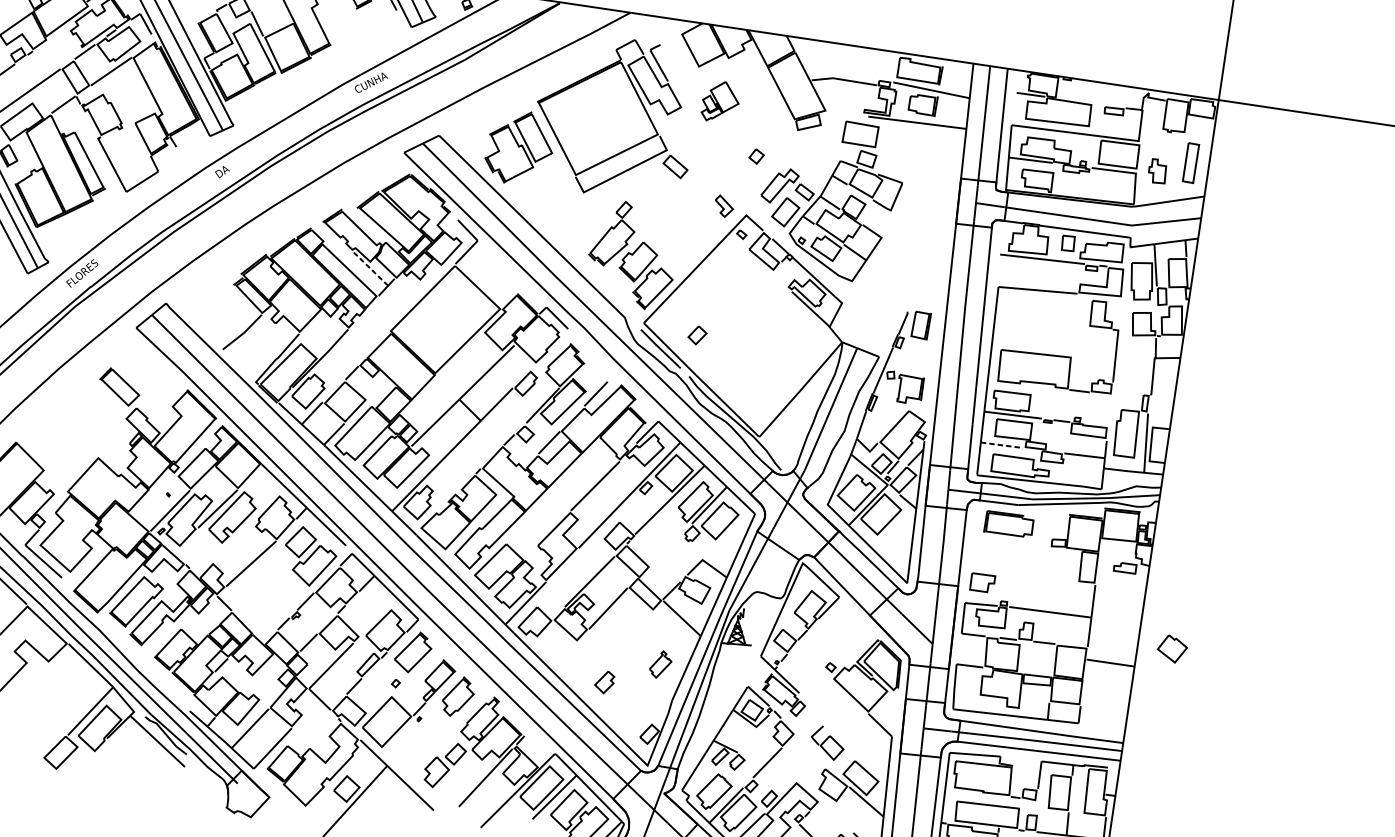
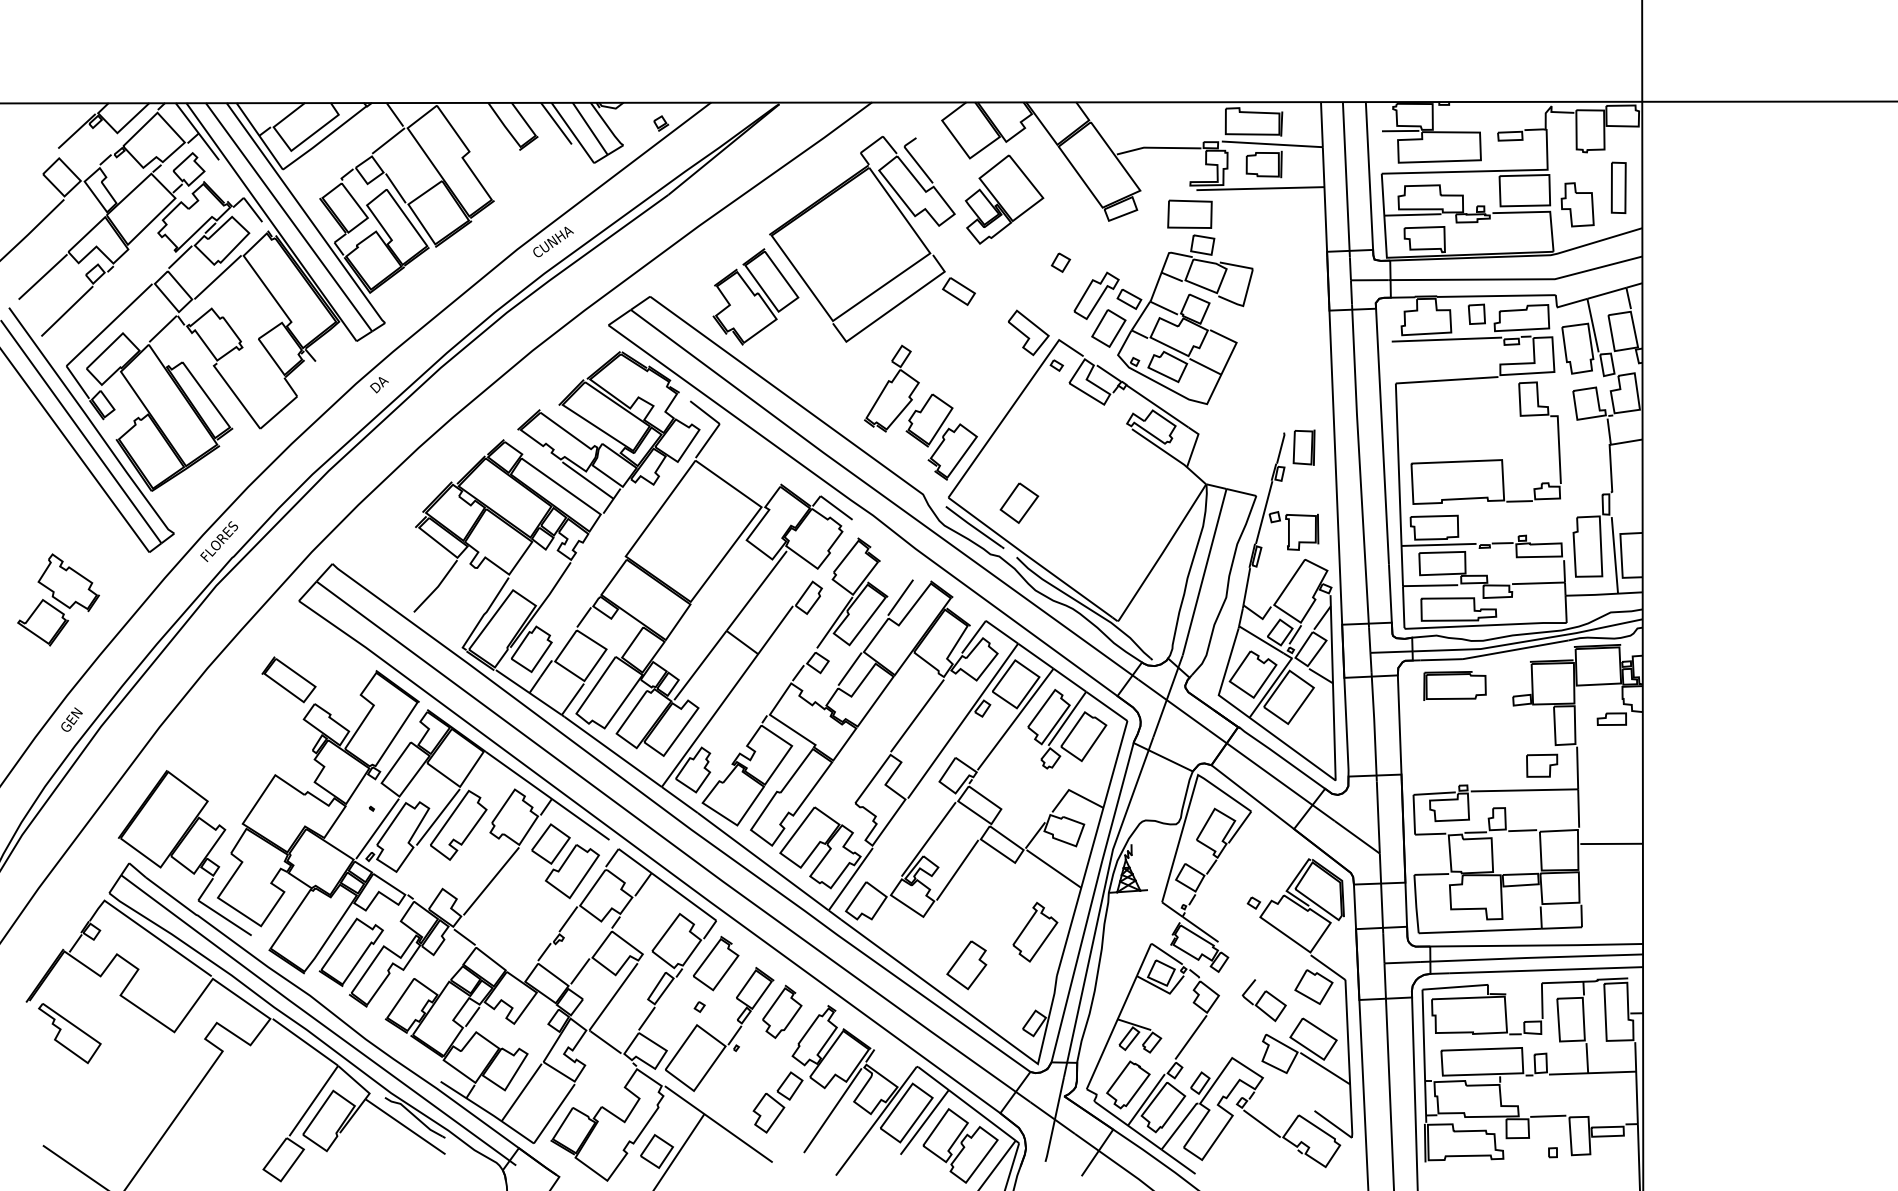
part: (720, 101) -> (1004, 199), size x1.67
part: (1157, 171) -> (1577, 204), size x1.43
part: (723, 206) -> (1028, 332), size x1.67
line: (370, 268) -> (587, 480), dashed -> solid
part: (697, 334) -> (1019, 502), size x1.67
line: (1001, 445) -> (1430, 585), dashed -> solid
part: (982, 582) -> (1542, 765), moved
part: (1172, 648) -> (1313, 986), moved
part: (660, 664) -> (1035, 931), size x1.67
part: (604, 682) -> (966, 965), size x1.67

